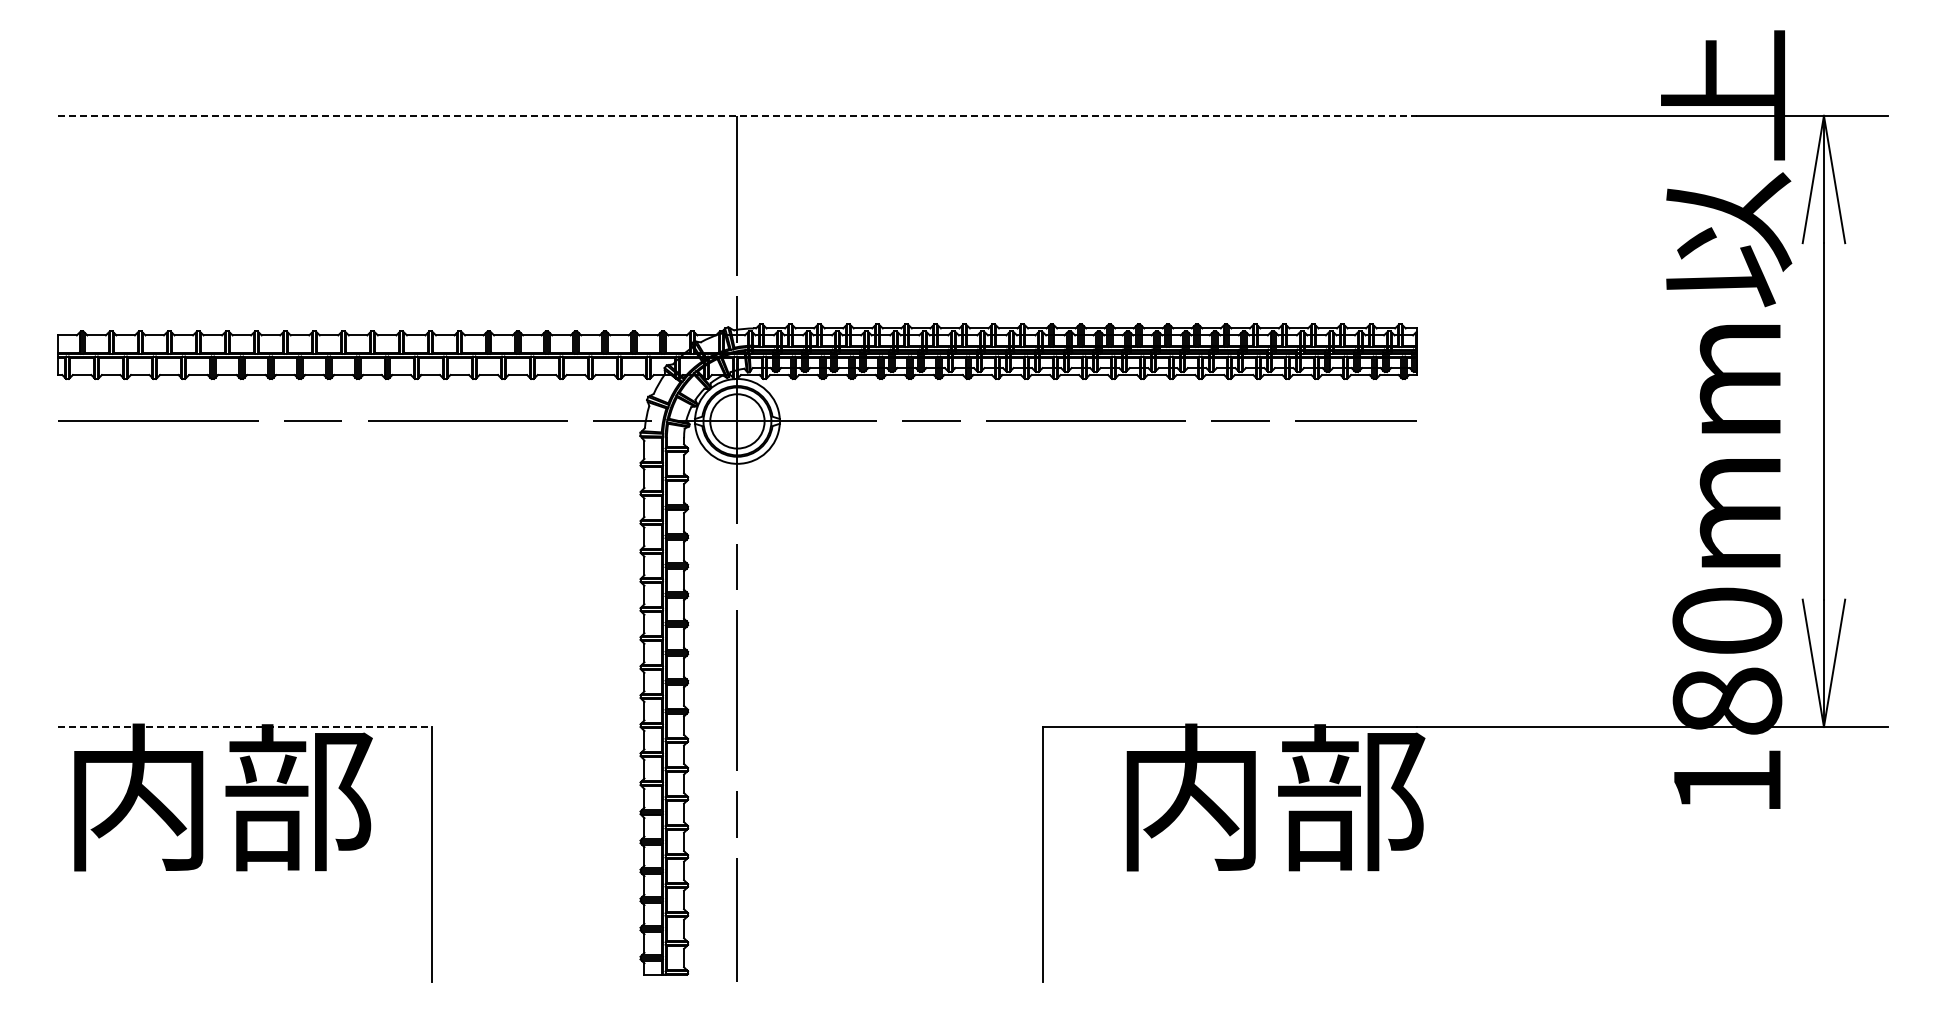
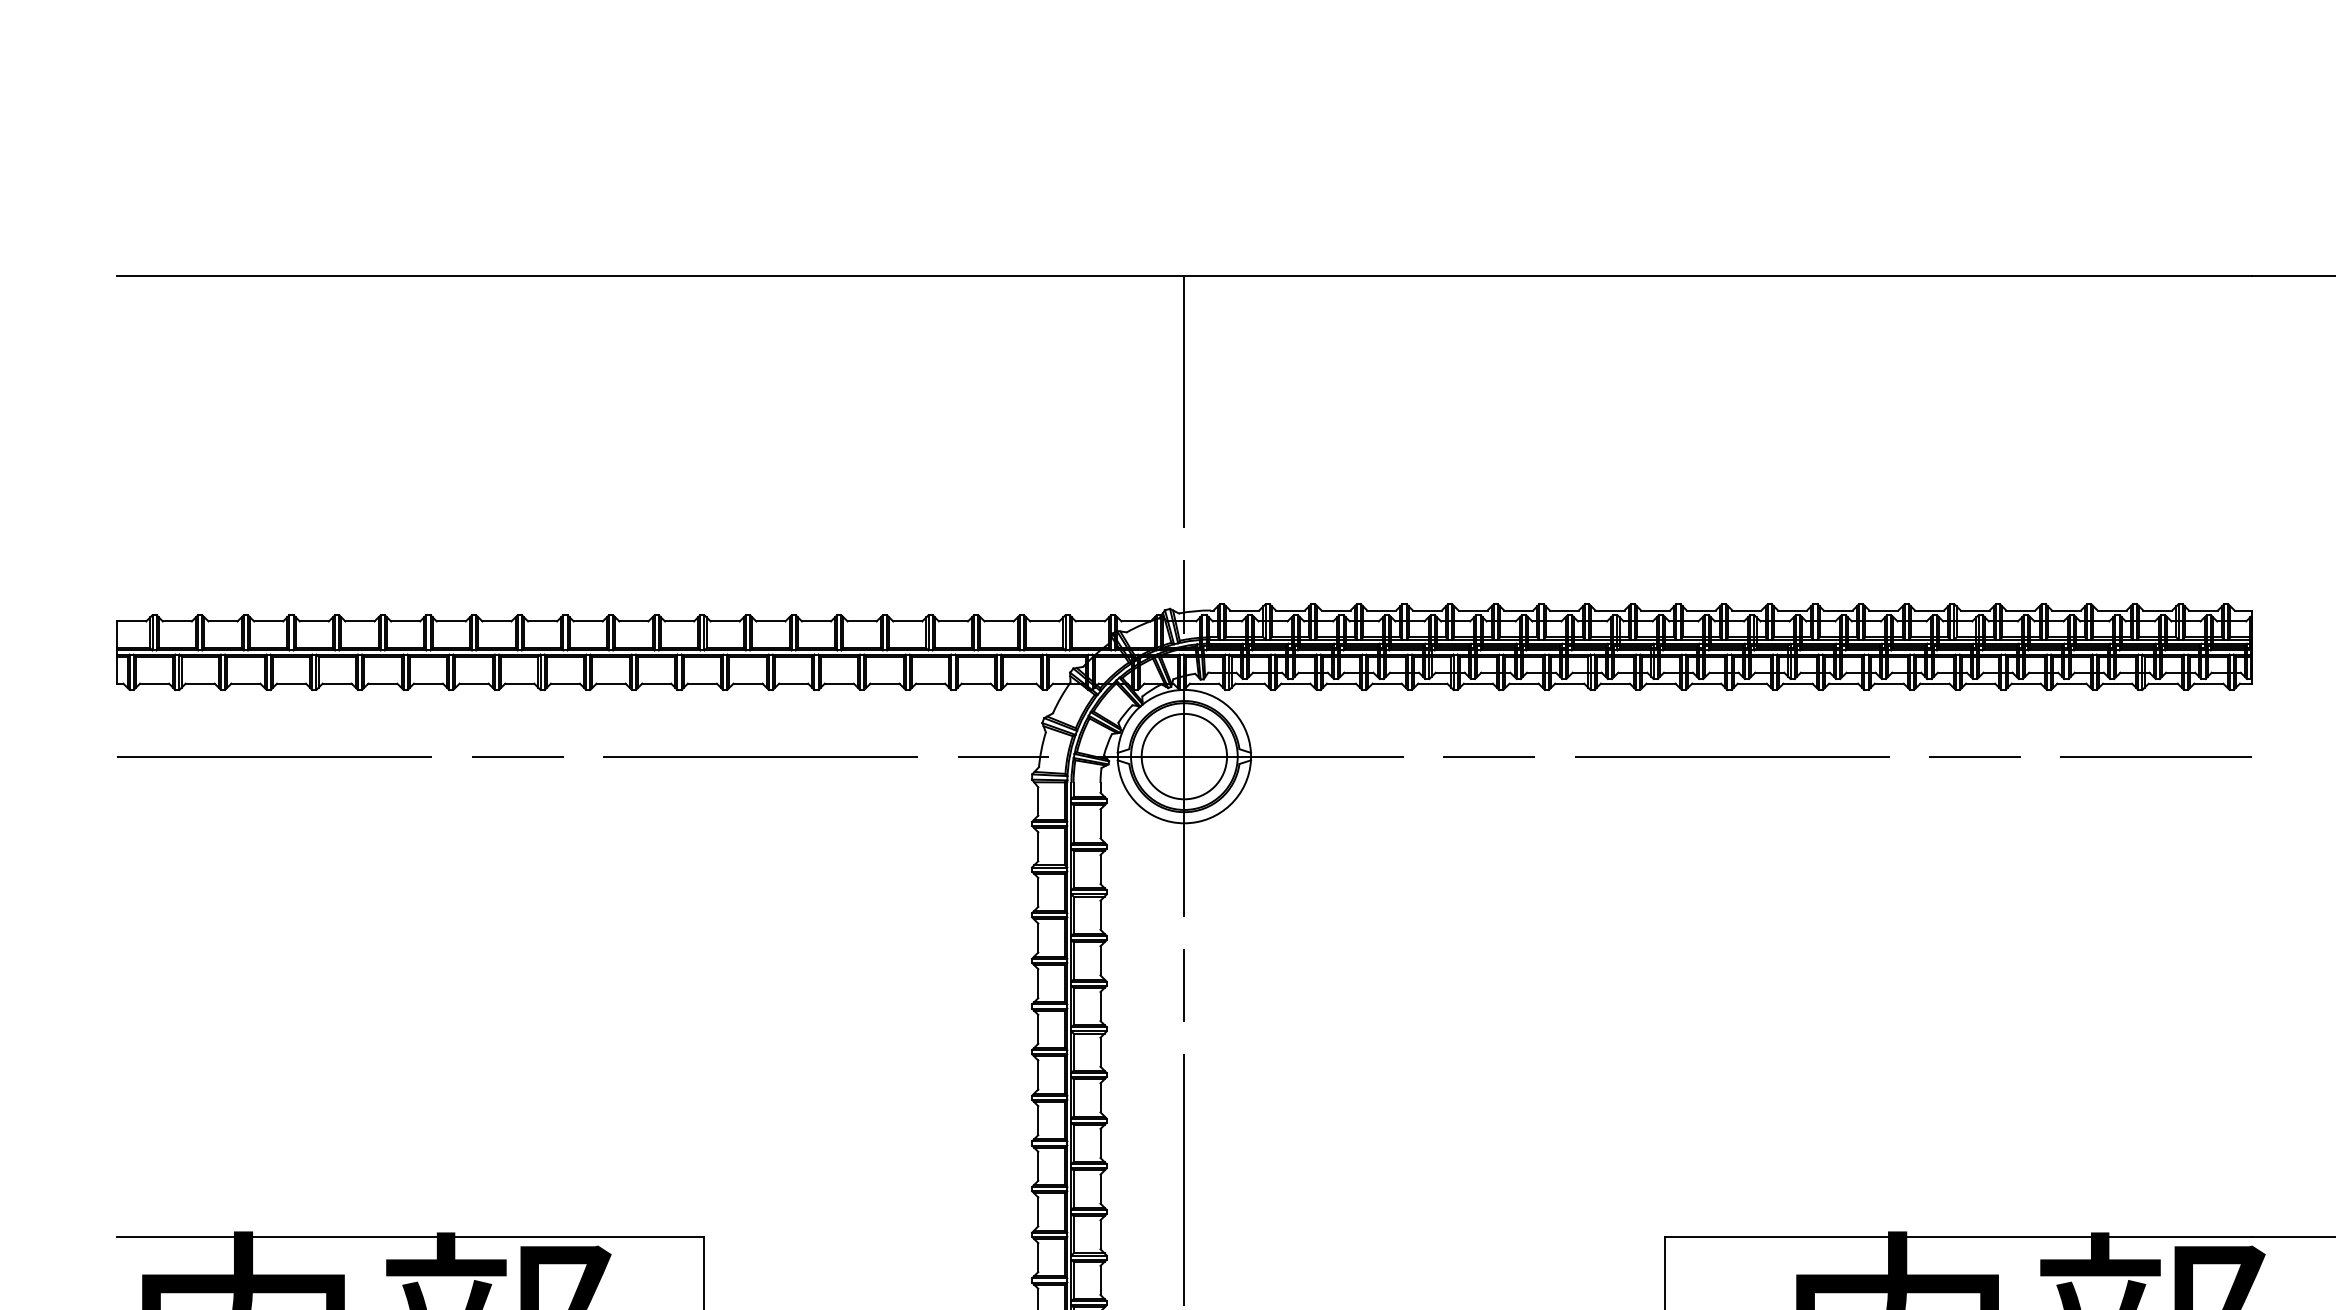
line: (737, 115) -> (1184, 275), dashed -> solid
line: (245, 727) -> (411, 1237), dashed -> solid

